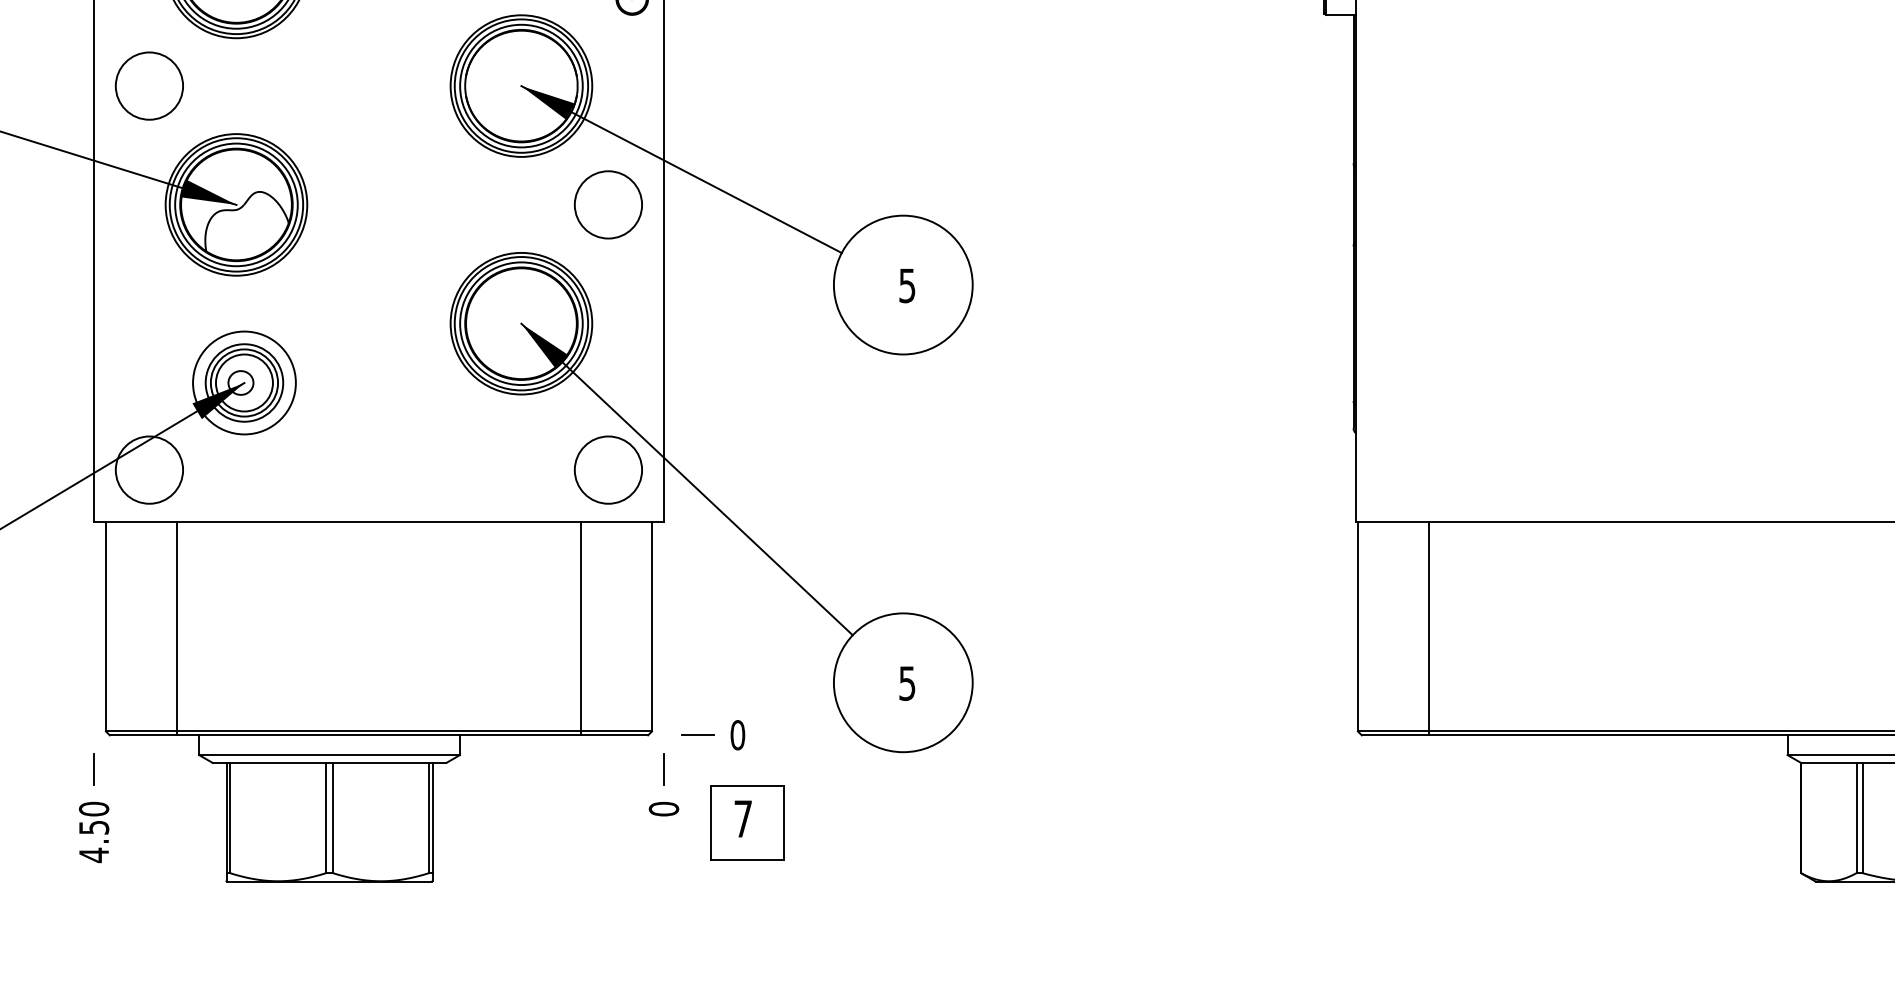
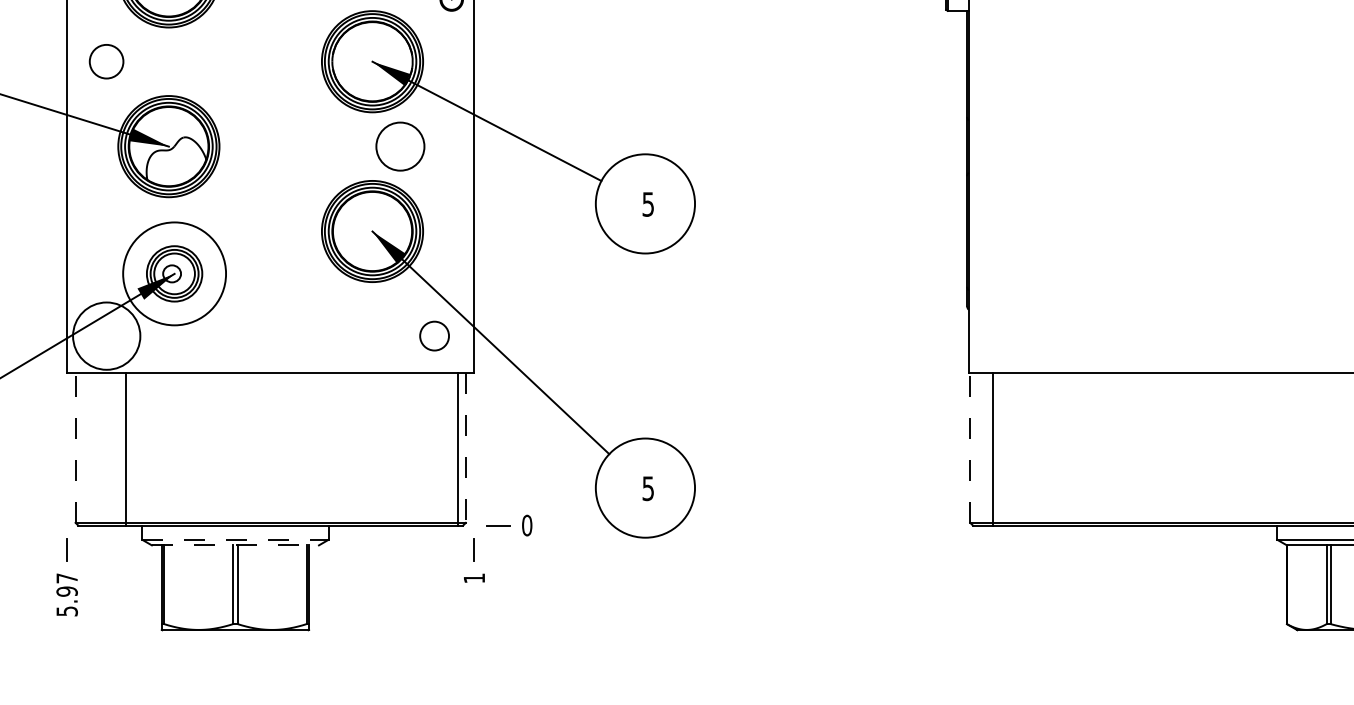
circle: (148, 85) -> (106, 61), size x0.7
circle: (607, 204) -> (399, 146), moved
circle: (244, 382) -> (174, 273), size x1.4
circle: (149, 469) -> (106, 335), size x1.4
circle: (607, 469) -> (434, 335), size x0.6
line: (105, 626) -> (75, 447), solid -> dashed
line: (652, 626) -> (466, 447), solid -> dashed
line: (1357, 626) -> (969, 447), solid -> dashed
line: (580, 628) -> (457, 449), moved
line: (1429, 628) -> (993, 449), moved
line: (330, 755) -> (236, 540), solid -> dashed
line: (329, 762) -> (235, 545), solid -> dashed
text: (663, 808) -> (474, 577), 0 -> 1
part: (747, 822) -> (534, 587), removed
text: (94, 832) -> (67, 595), 4.50 -> 5.97

